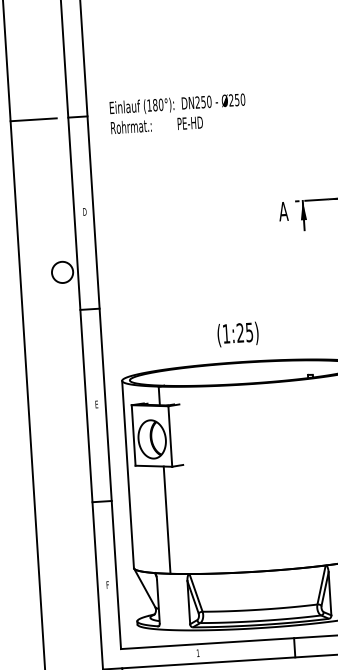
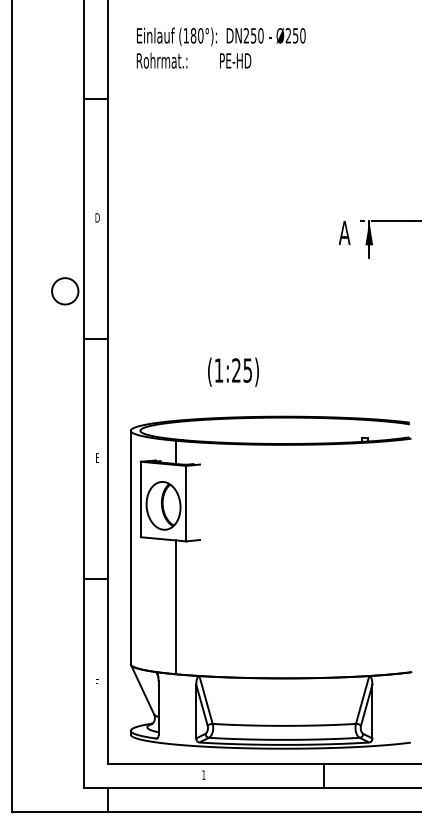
text: (177, 113) -> (220, 47), moved
line: (33, 119) -> (41, 99), removed
text: (238, 333) -> (233, 371), moved

